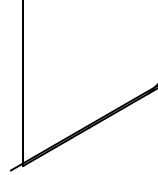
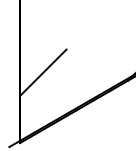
line: (50, 84) -> (43, 72), added

